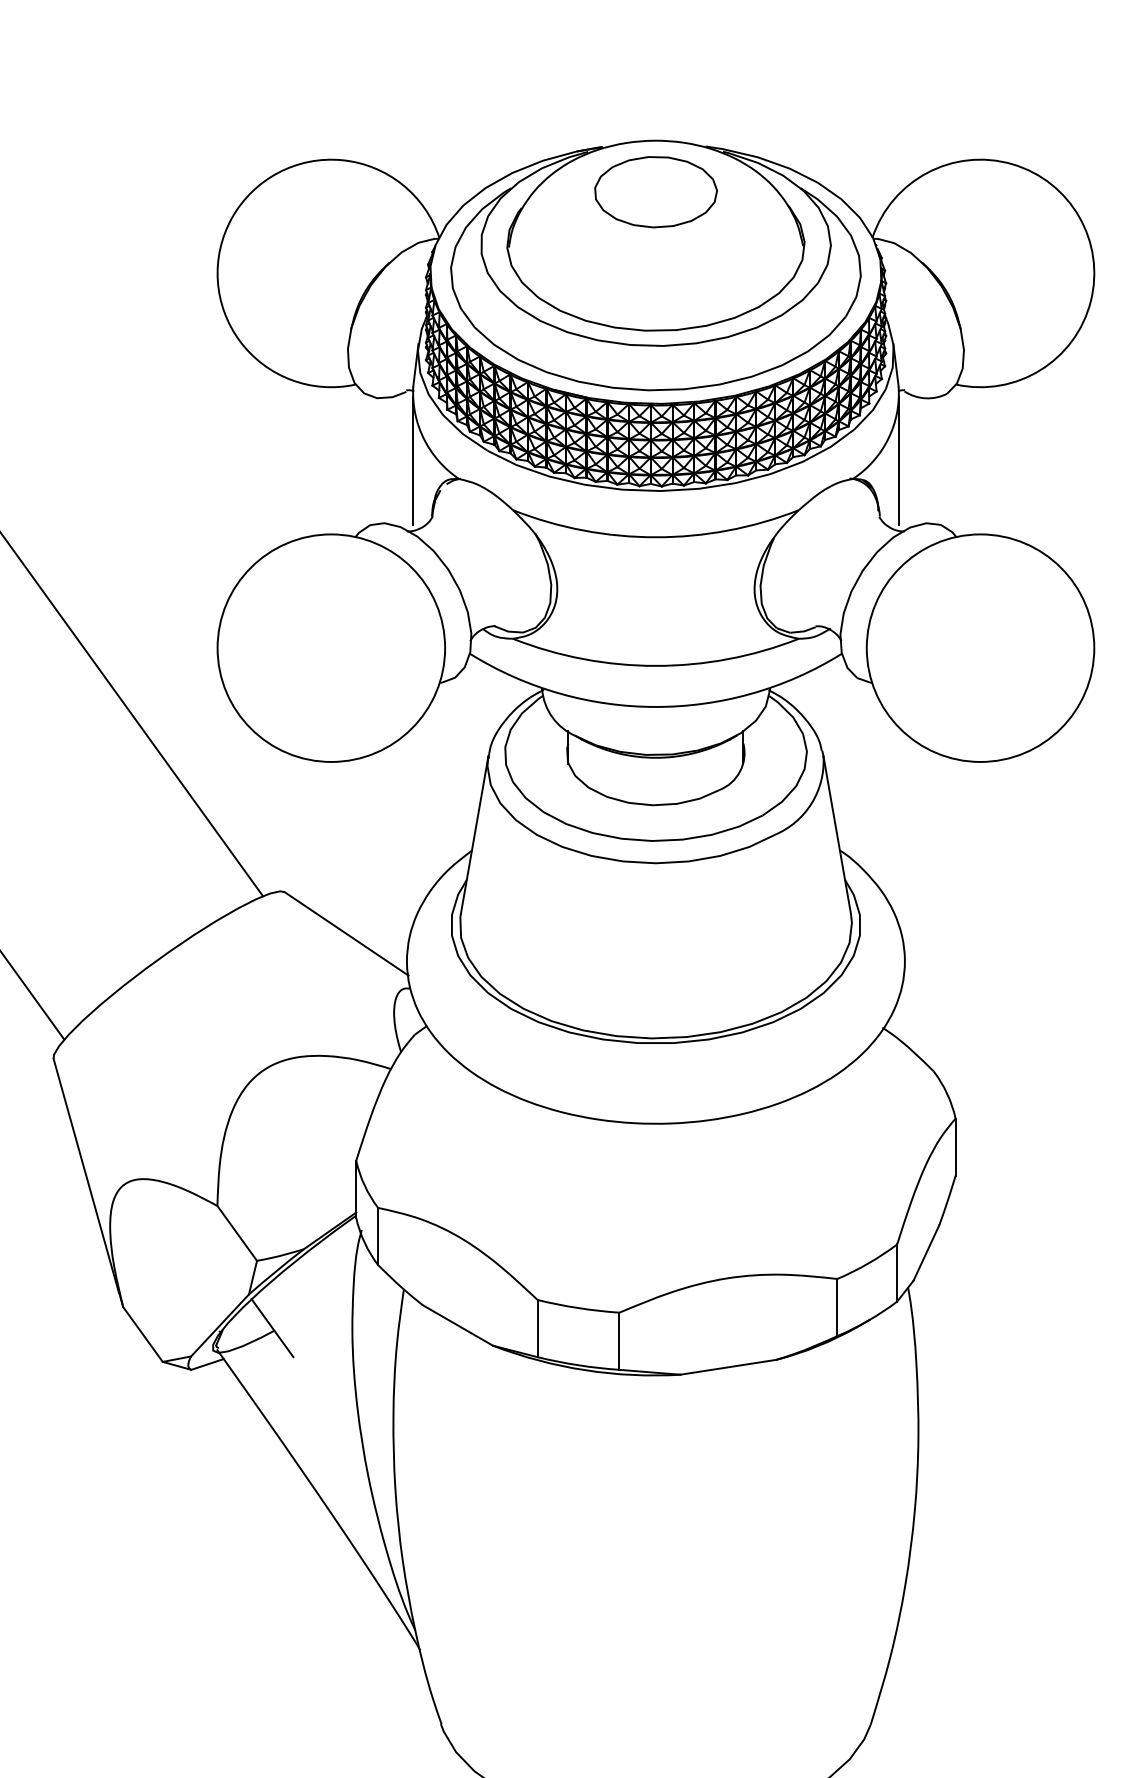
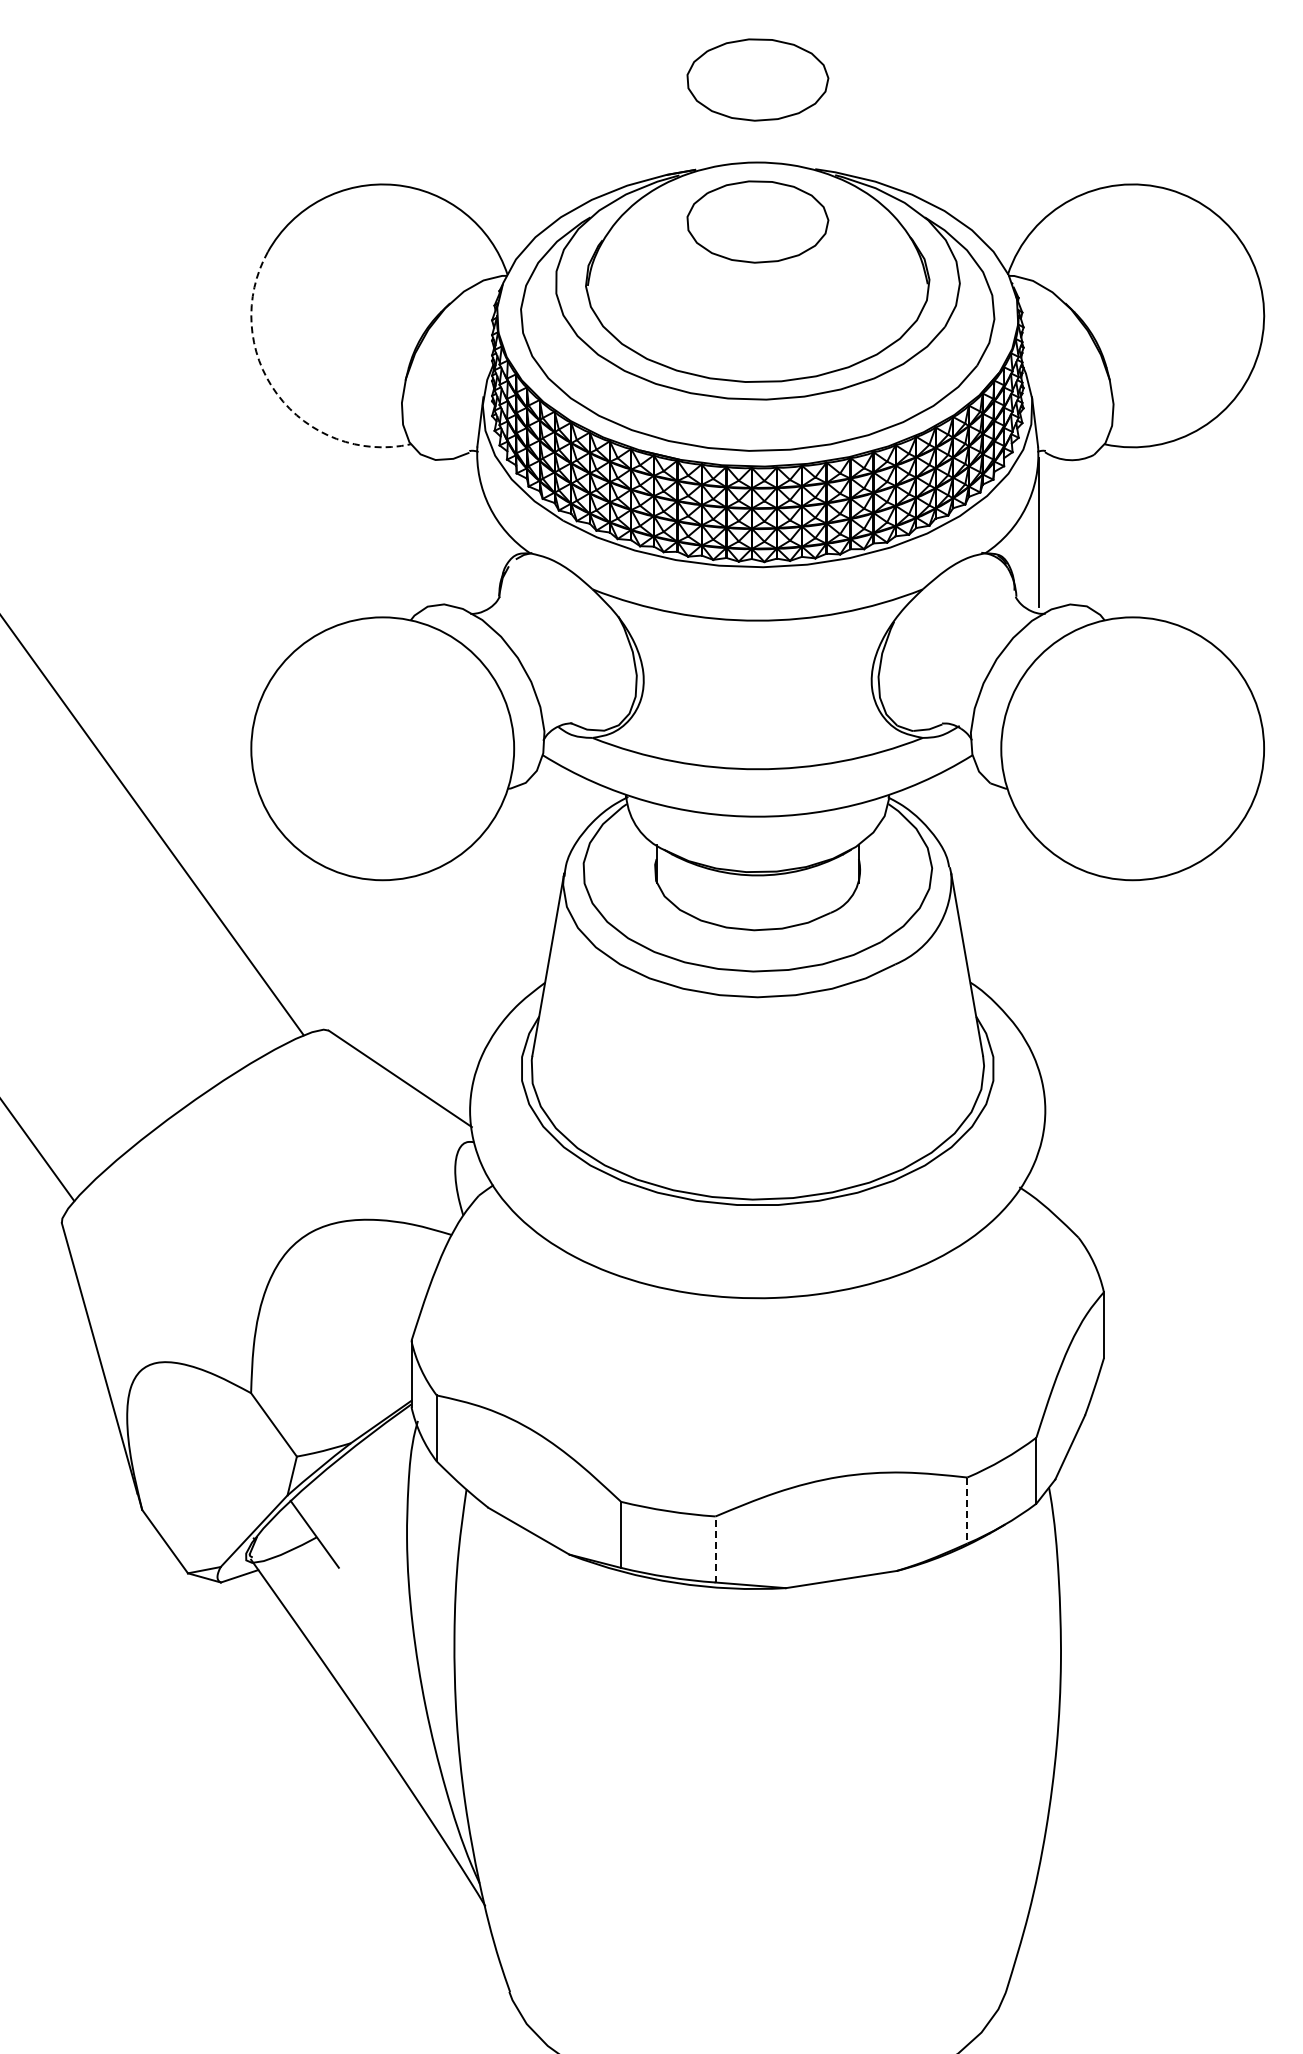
part: (655, 68) -> (757, 79), added
arc: (240, 341) -> (277, 394), solid -> dashed
line: (412, 460) -> (476, 532), removed
line: (837, 1308) -> (967, 1511), solid -> dashed
line: (619, 1341) -> (715, 1549), solid -> dashed

